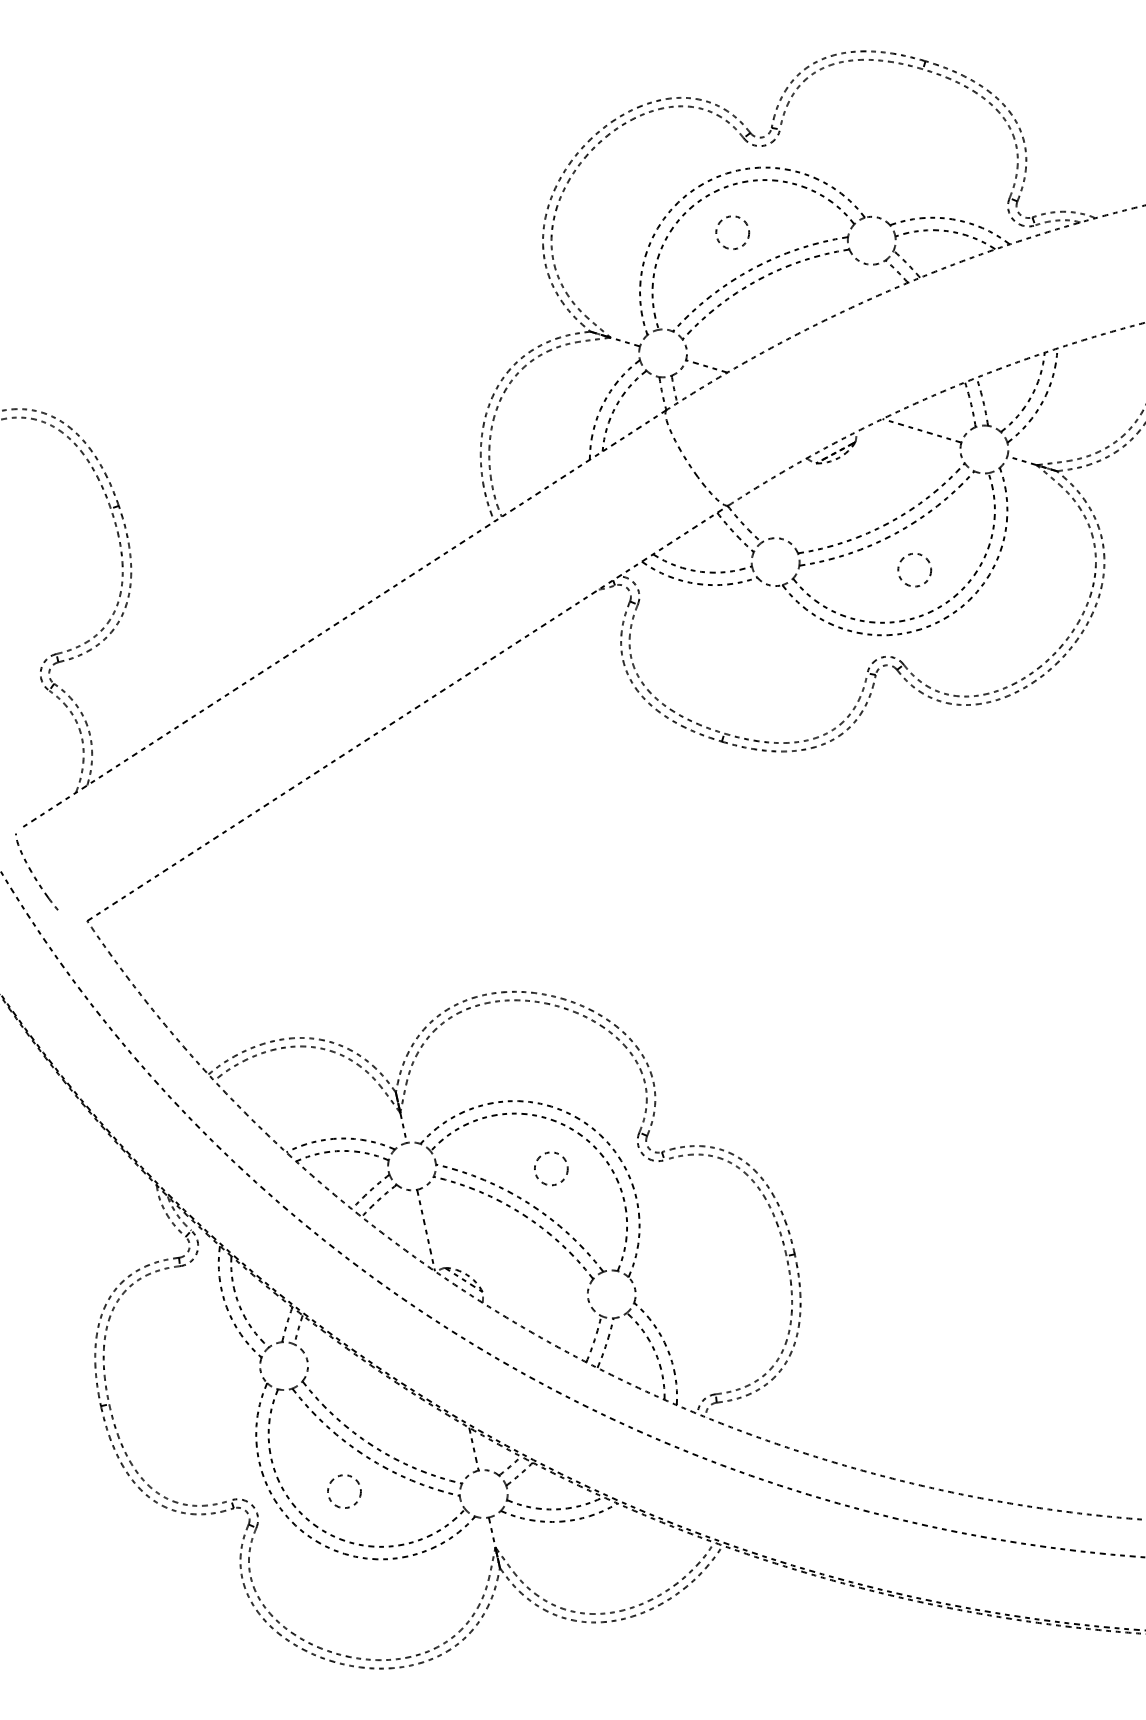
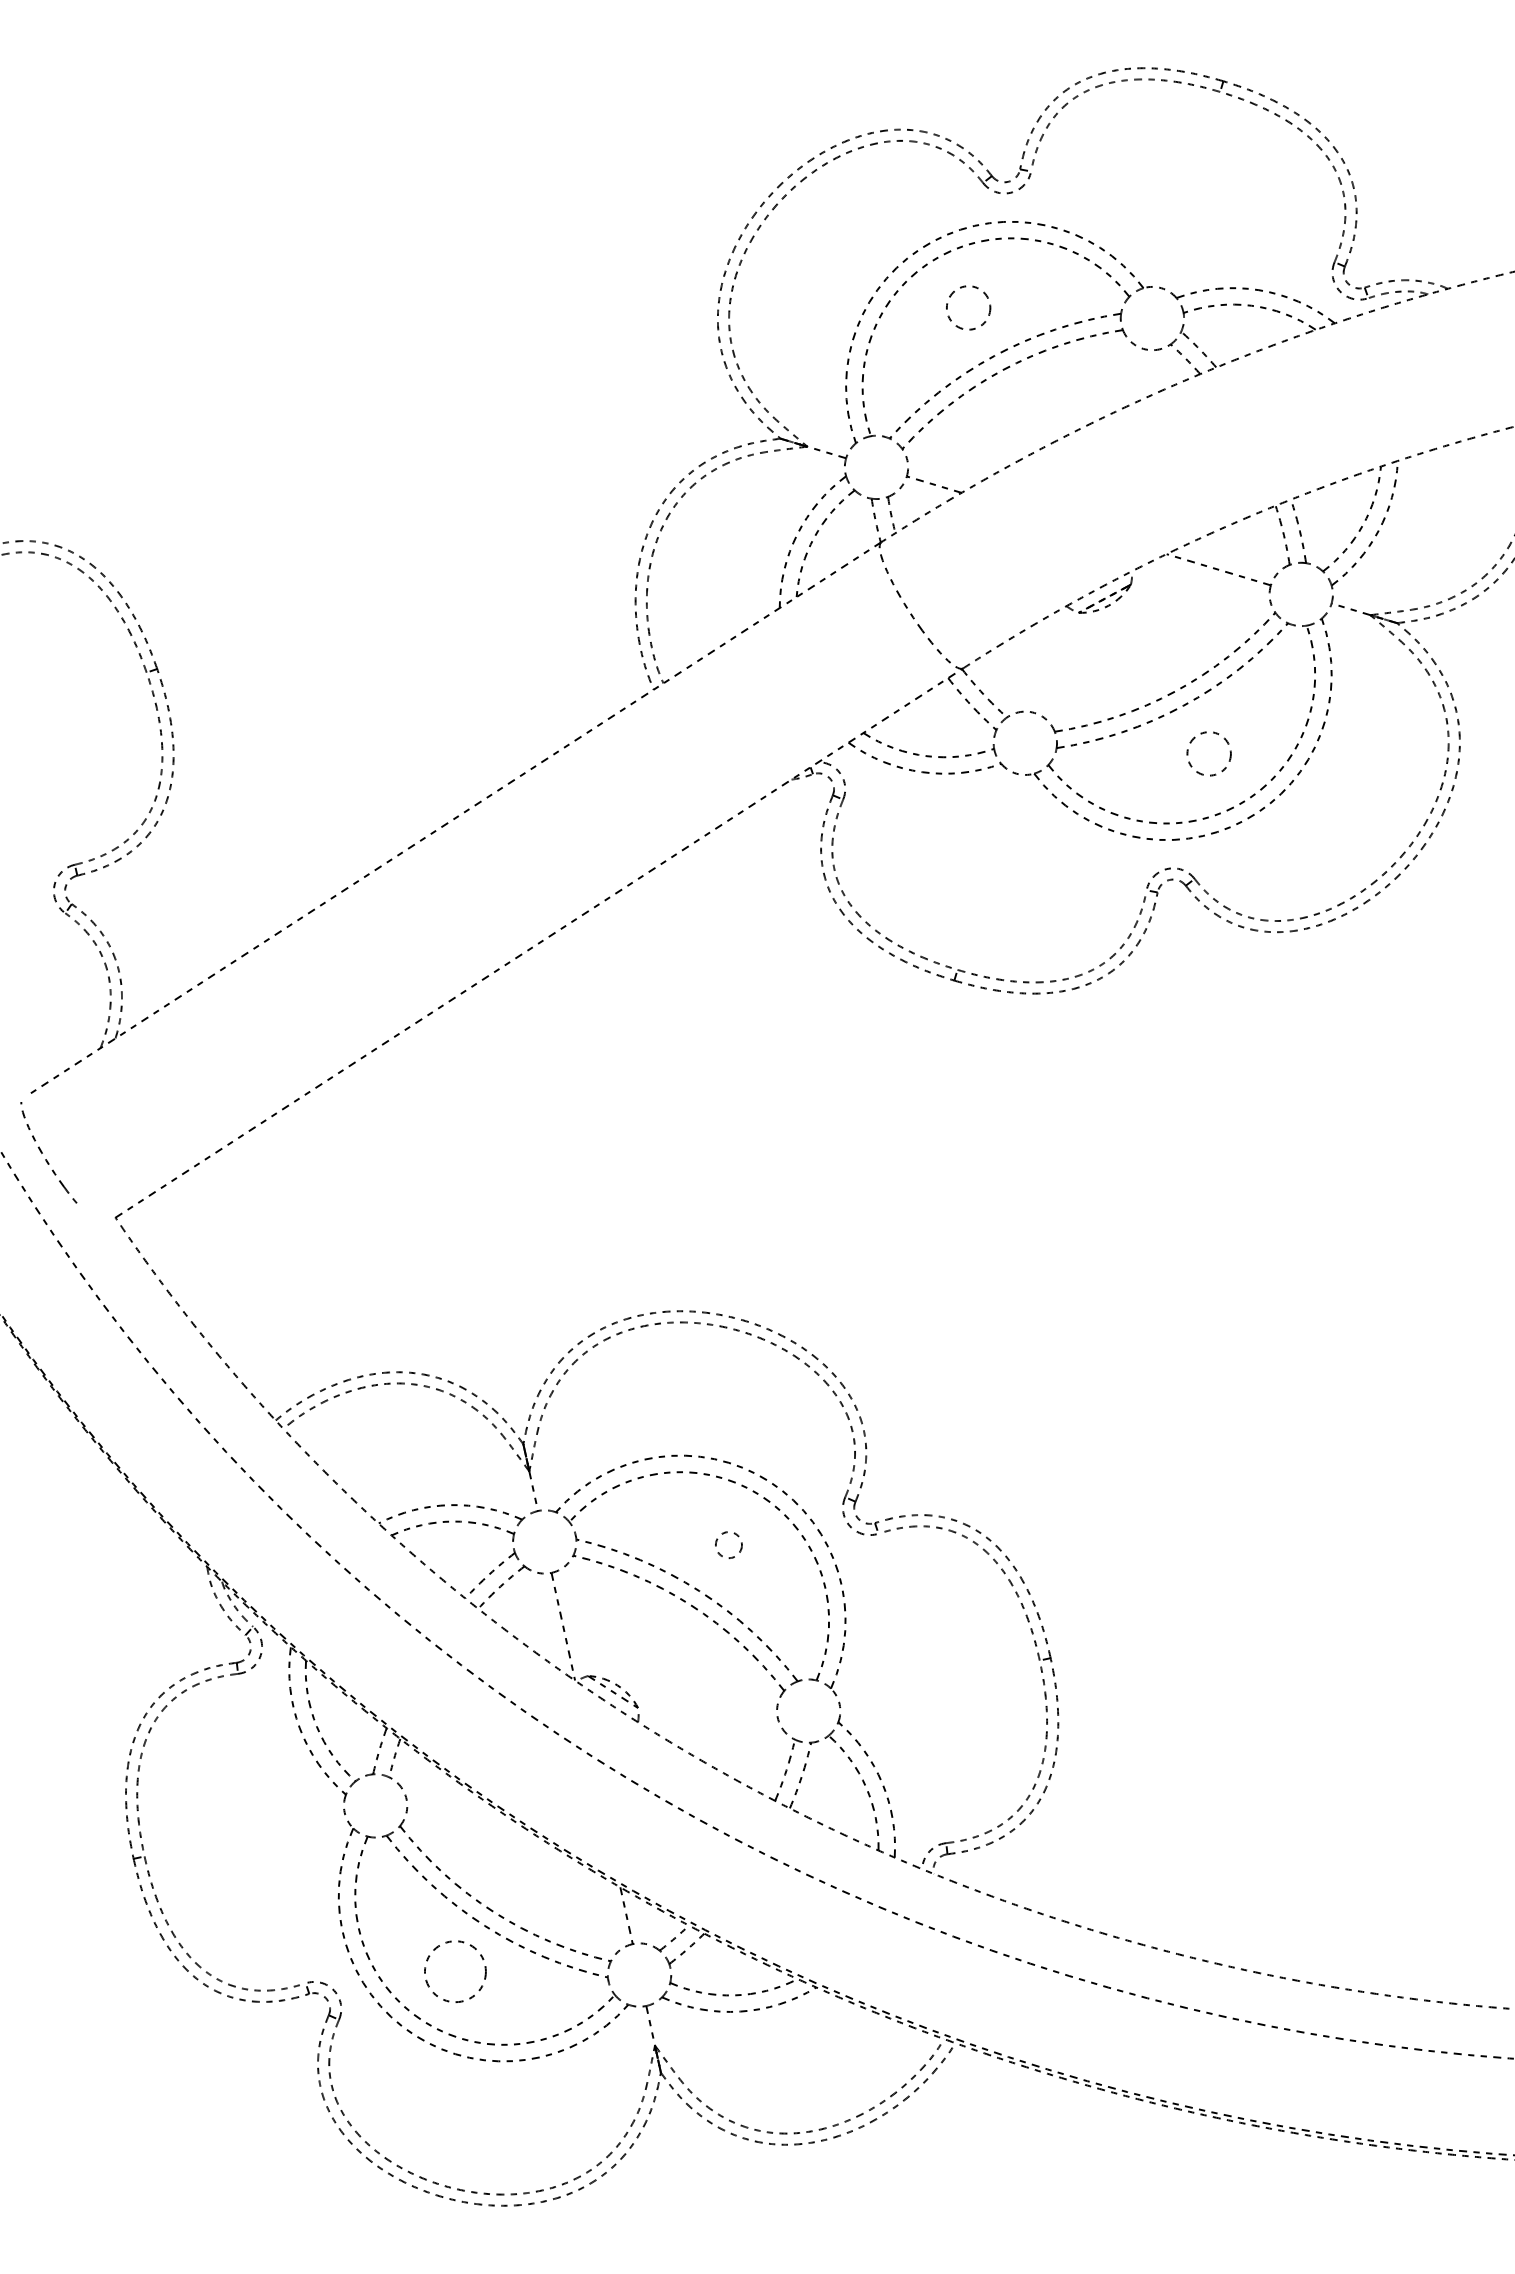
circle: (551, 1168) -> (728, 1544), size x0.6
circle: (344, 1491) -> (455, 1971), size x1.4

